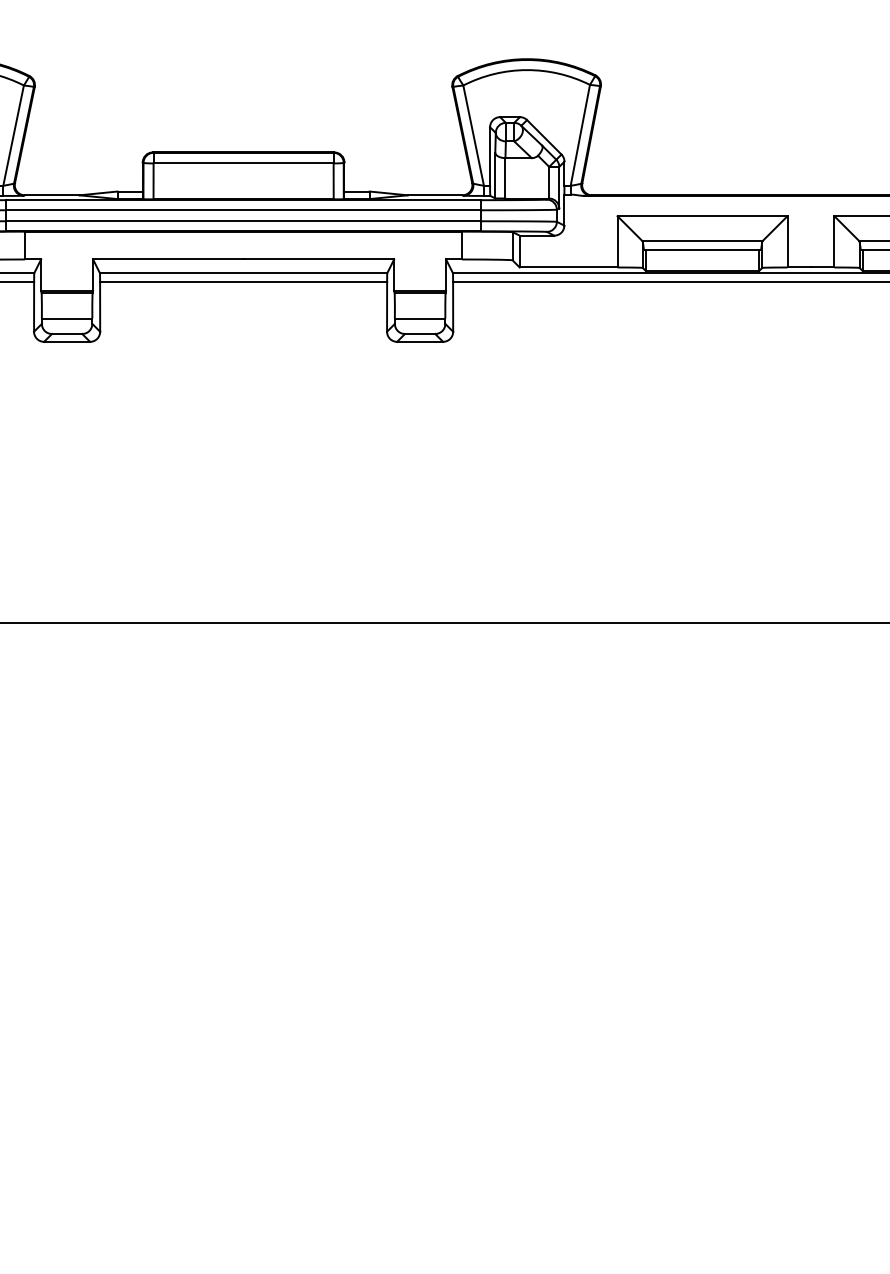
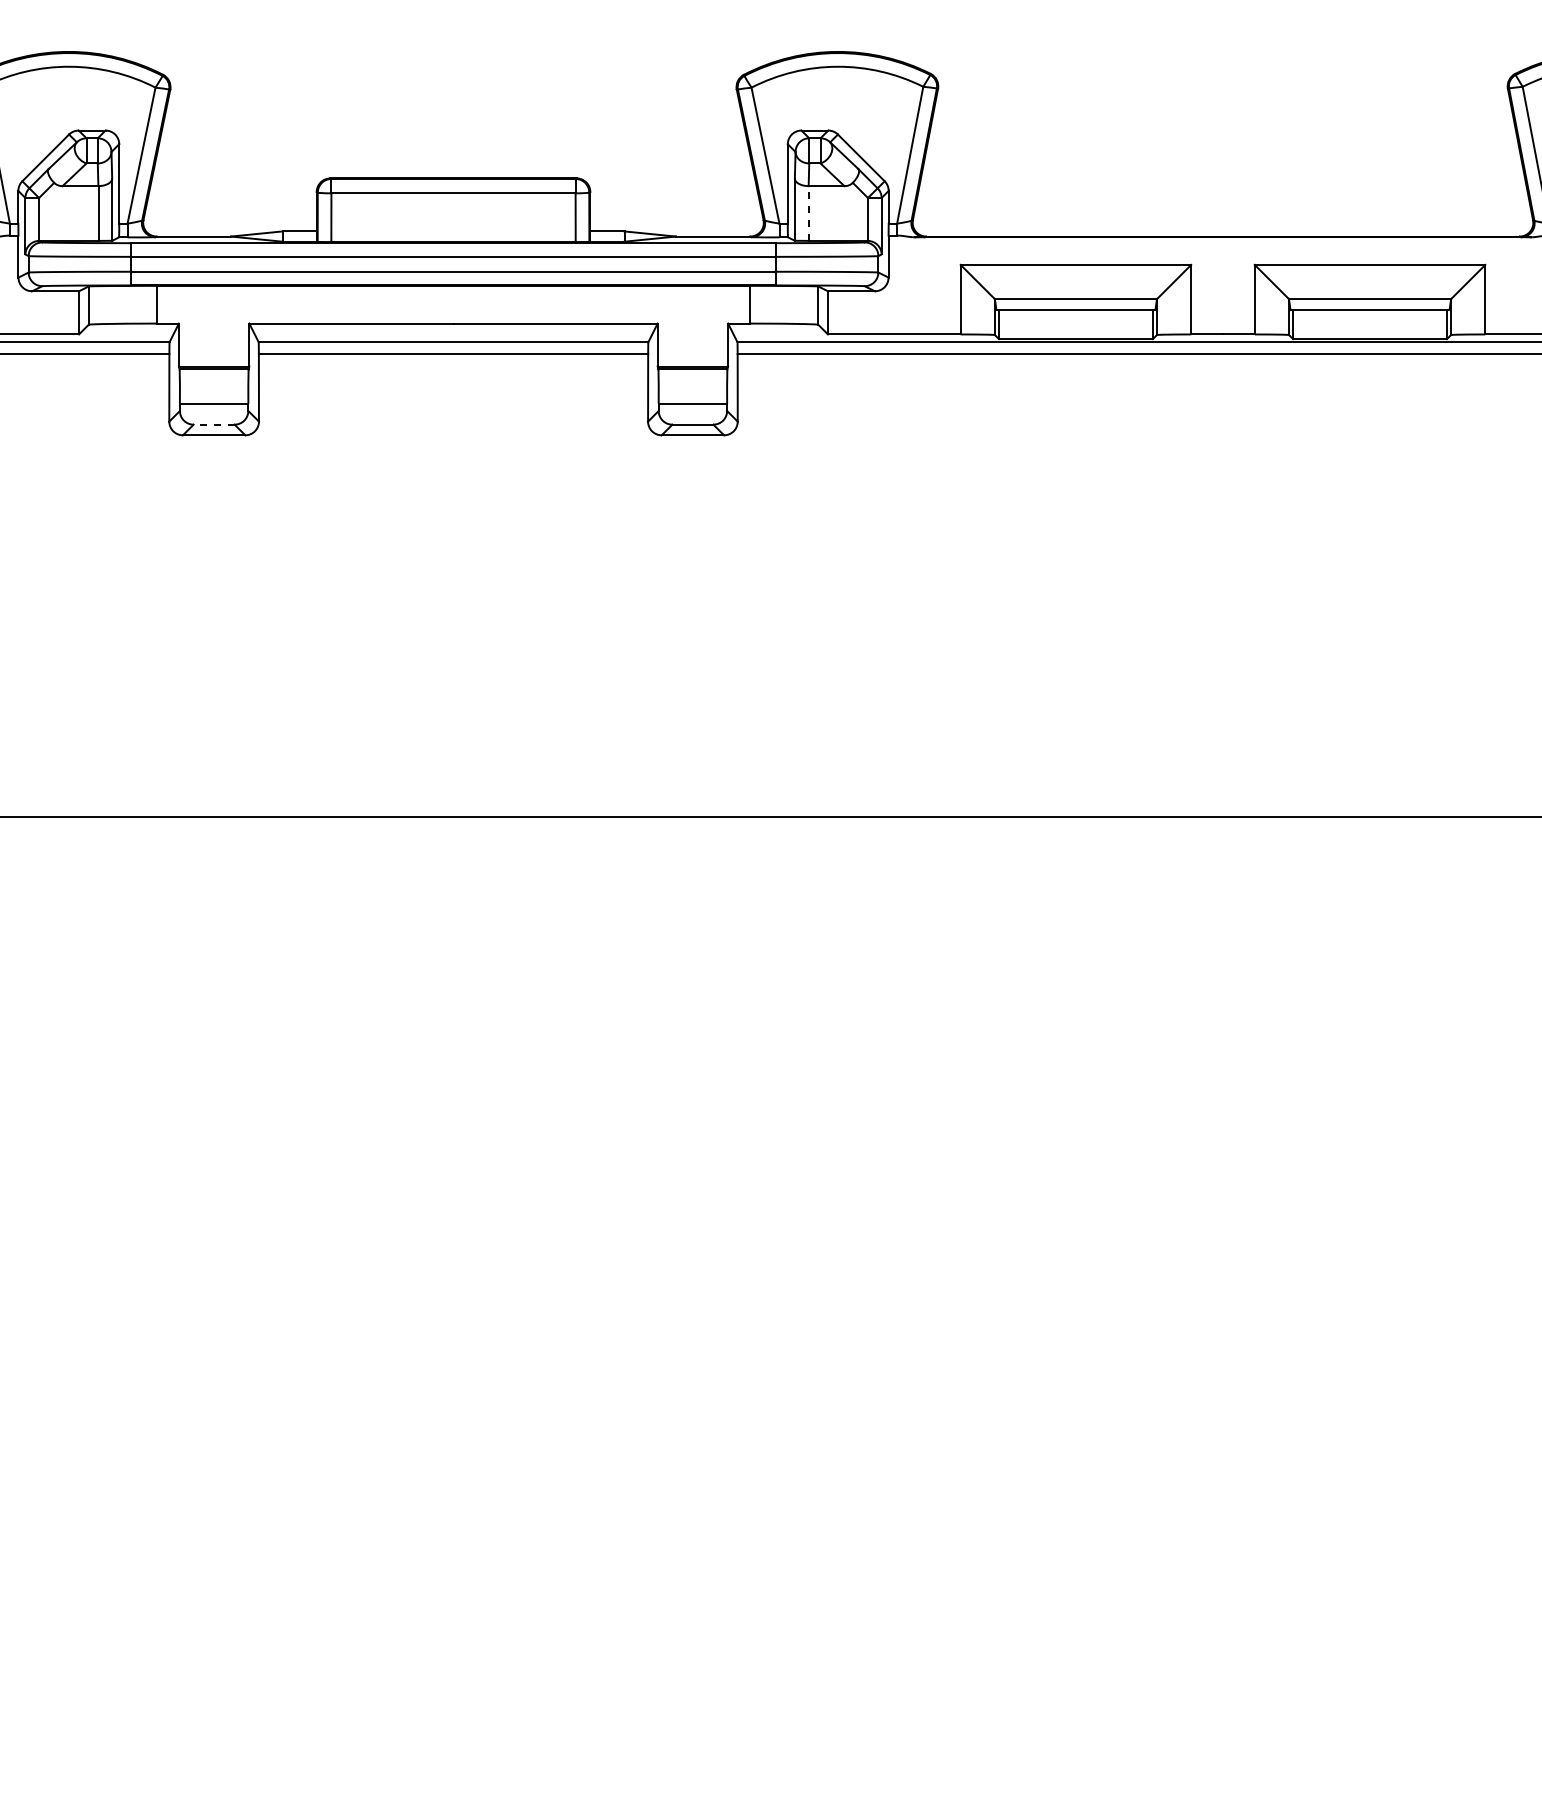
line: (505, 178) -> (808, 213), solid -> dashed
line: (67, 333) -> (214, 424), solid -> dashed

